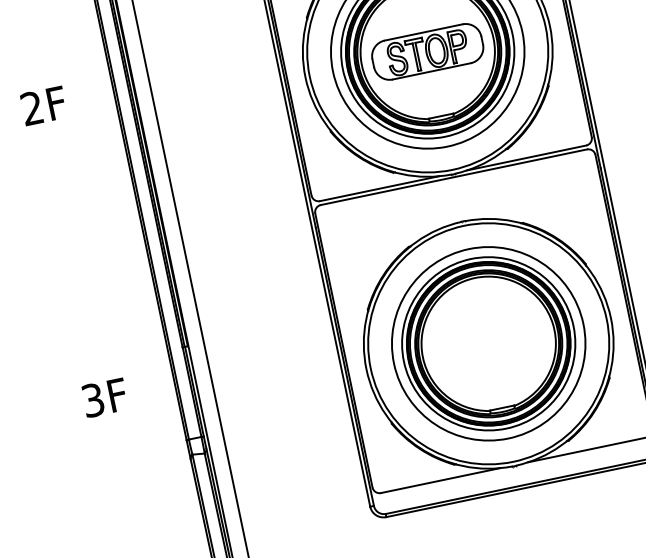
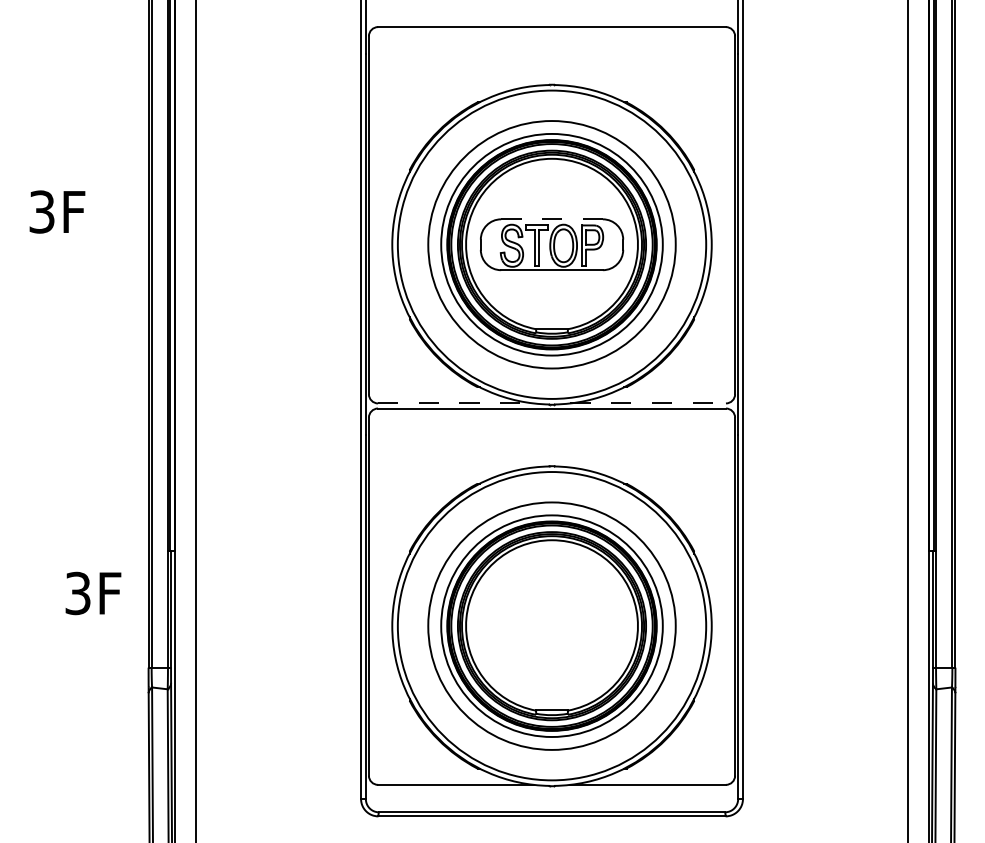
line: (424, 32) -> (552, 219), solid -> dashed
text: (31, 108) -> (41, 211), 2F -> 3F
line: (526, 157) -> (648, 403), solid -> dashed
line: (379, 188) -> (455, 403), solid -> dashed
text: (105, 397) -> (93, 593), moved

